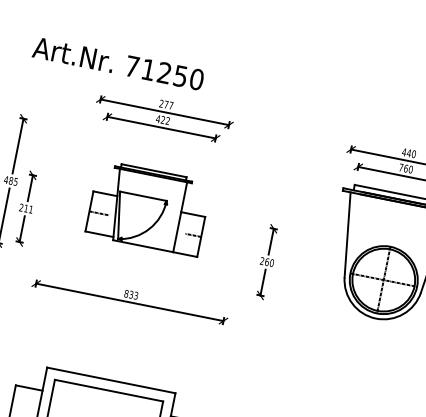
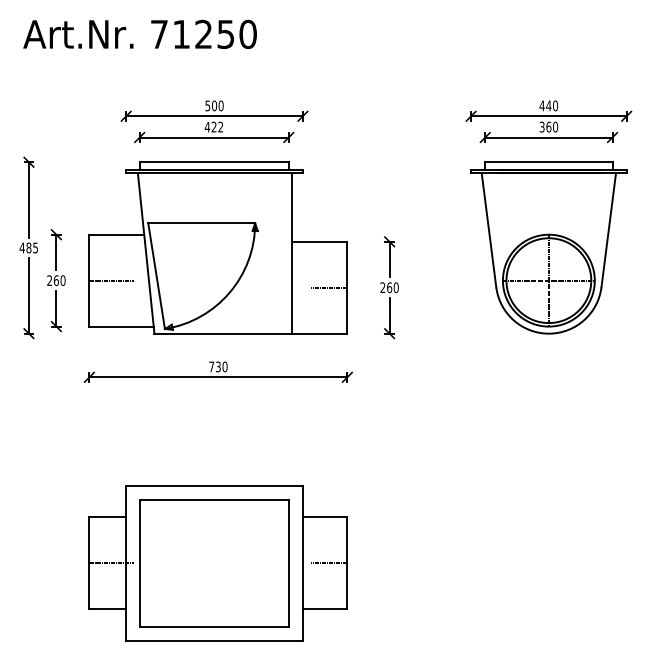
text: (117, 63) -> (139, 34), moved
text: (166, 104) -> (214, 105), 277 -> 500
text: (400, 167) -> (541, 126), 760 -> 360
part: (148, 207) -> (217, 247), size x1.67
text: (28, 209) -> (59, 280), 211 -> 260
text: (131, 294) -> (218, 366), 833 -> 730

